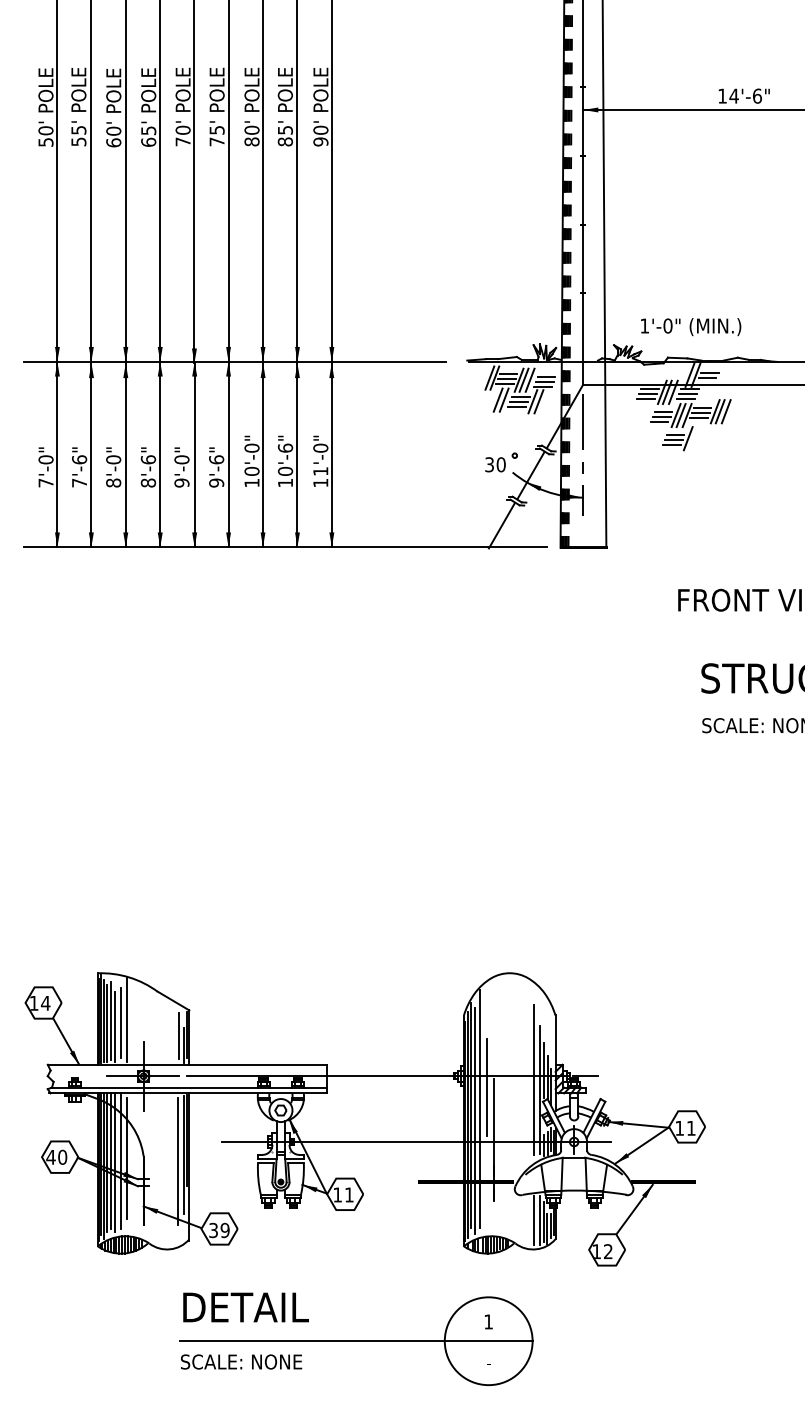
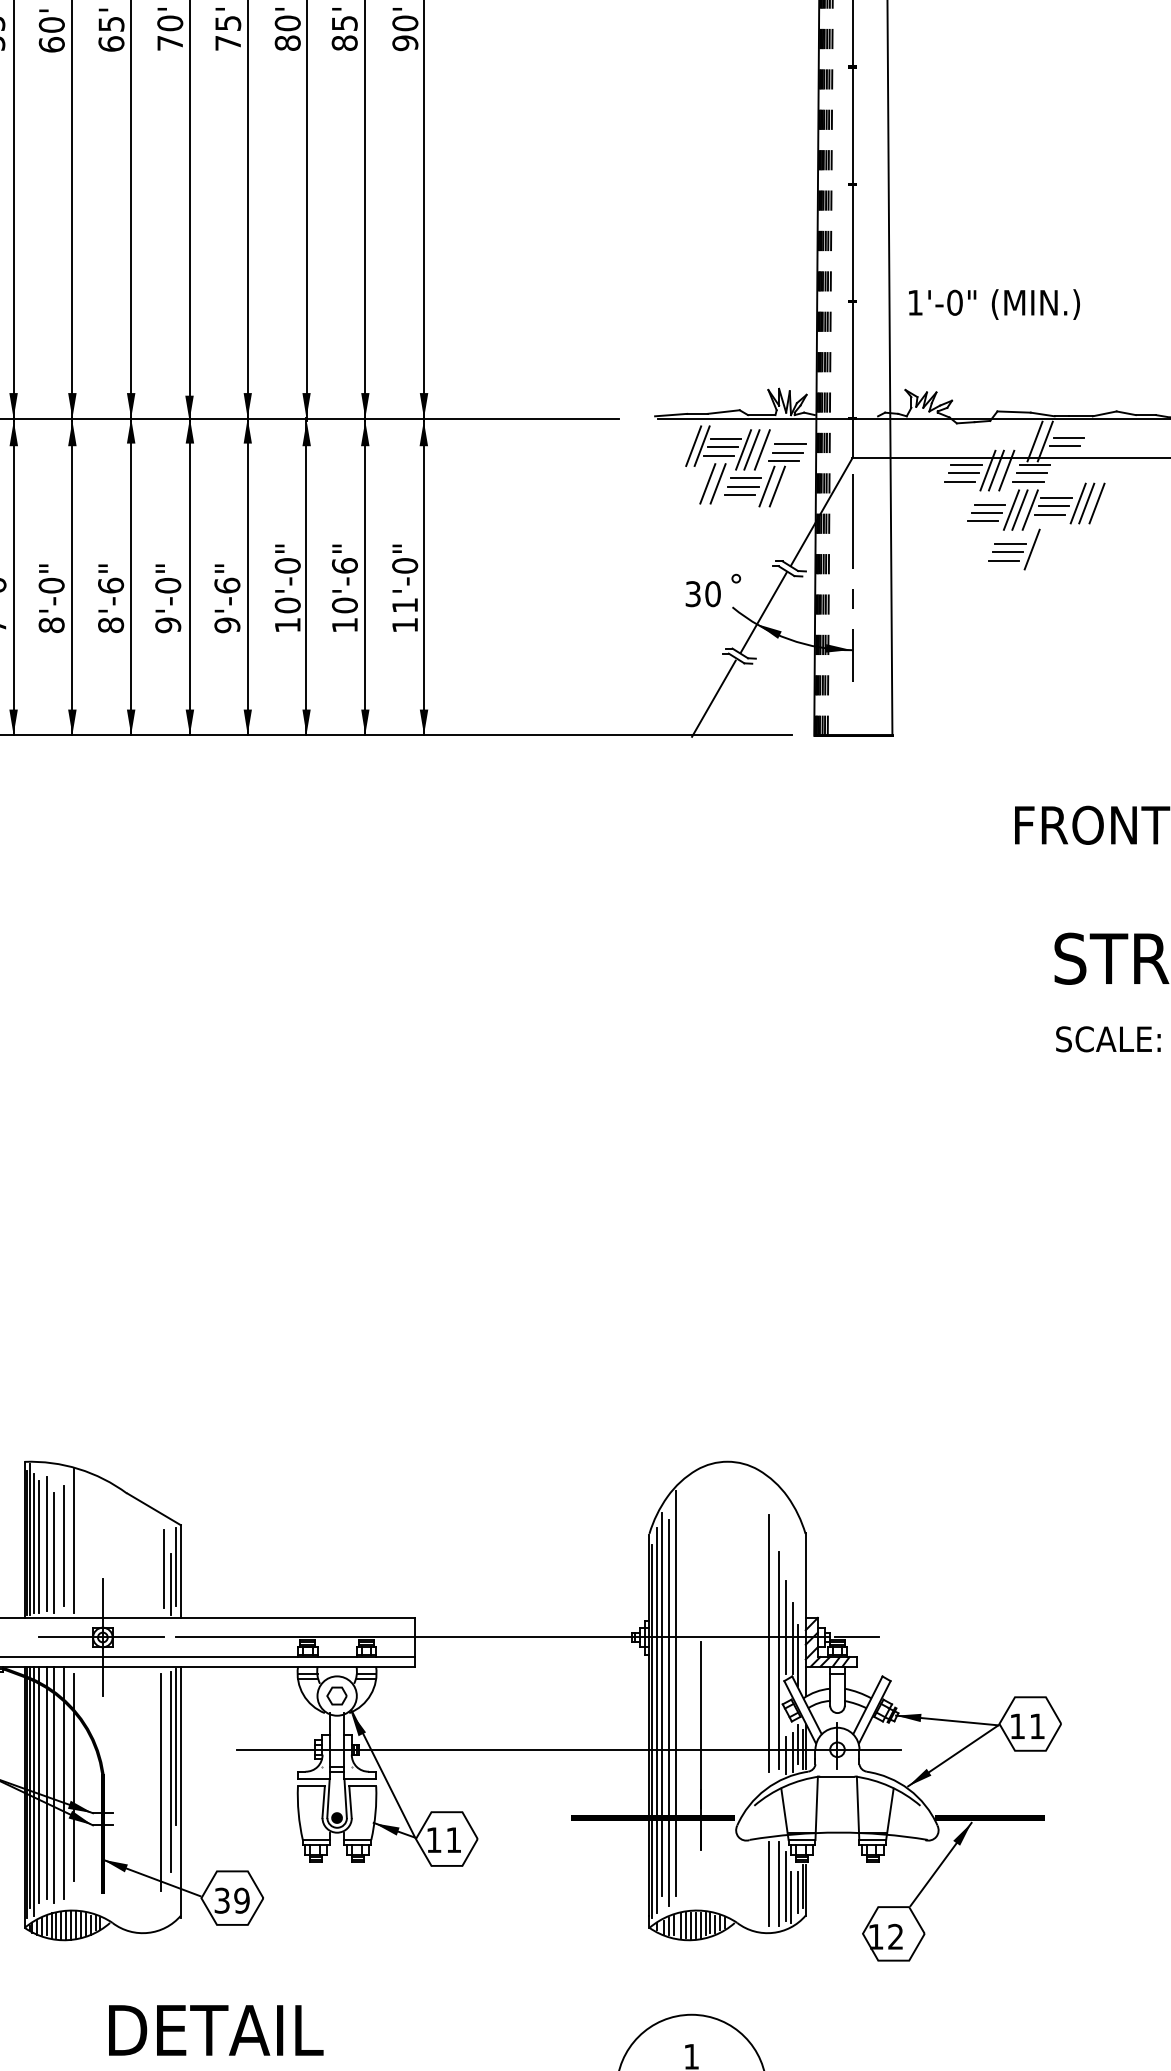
text: (691, 326) -> (995, 303), moved
line: (486, 1087) -> (687, 1656), removed
text: (245, 1307) -> (215, 2030), moved

